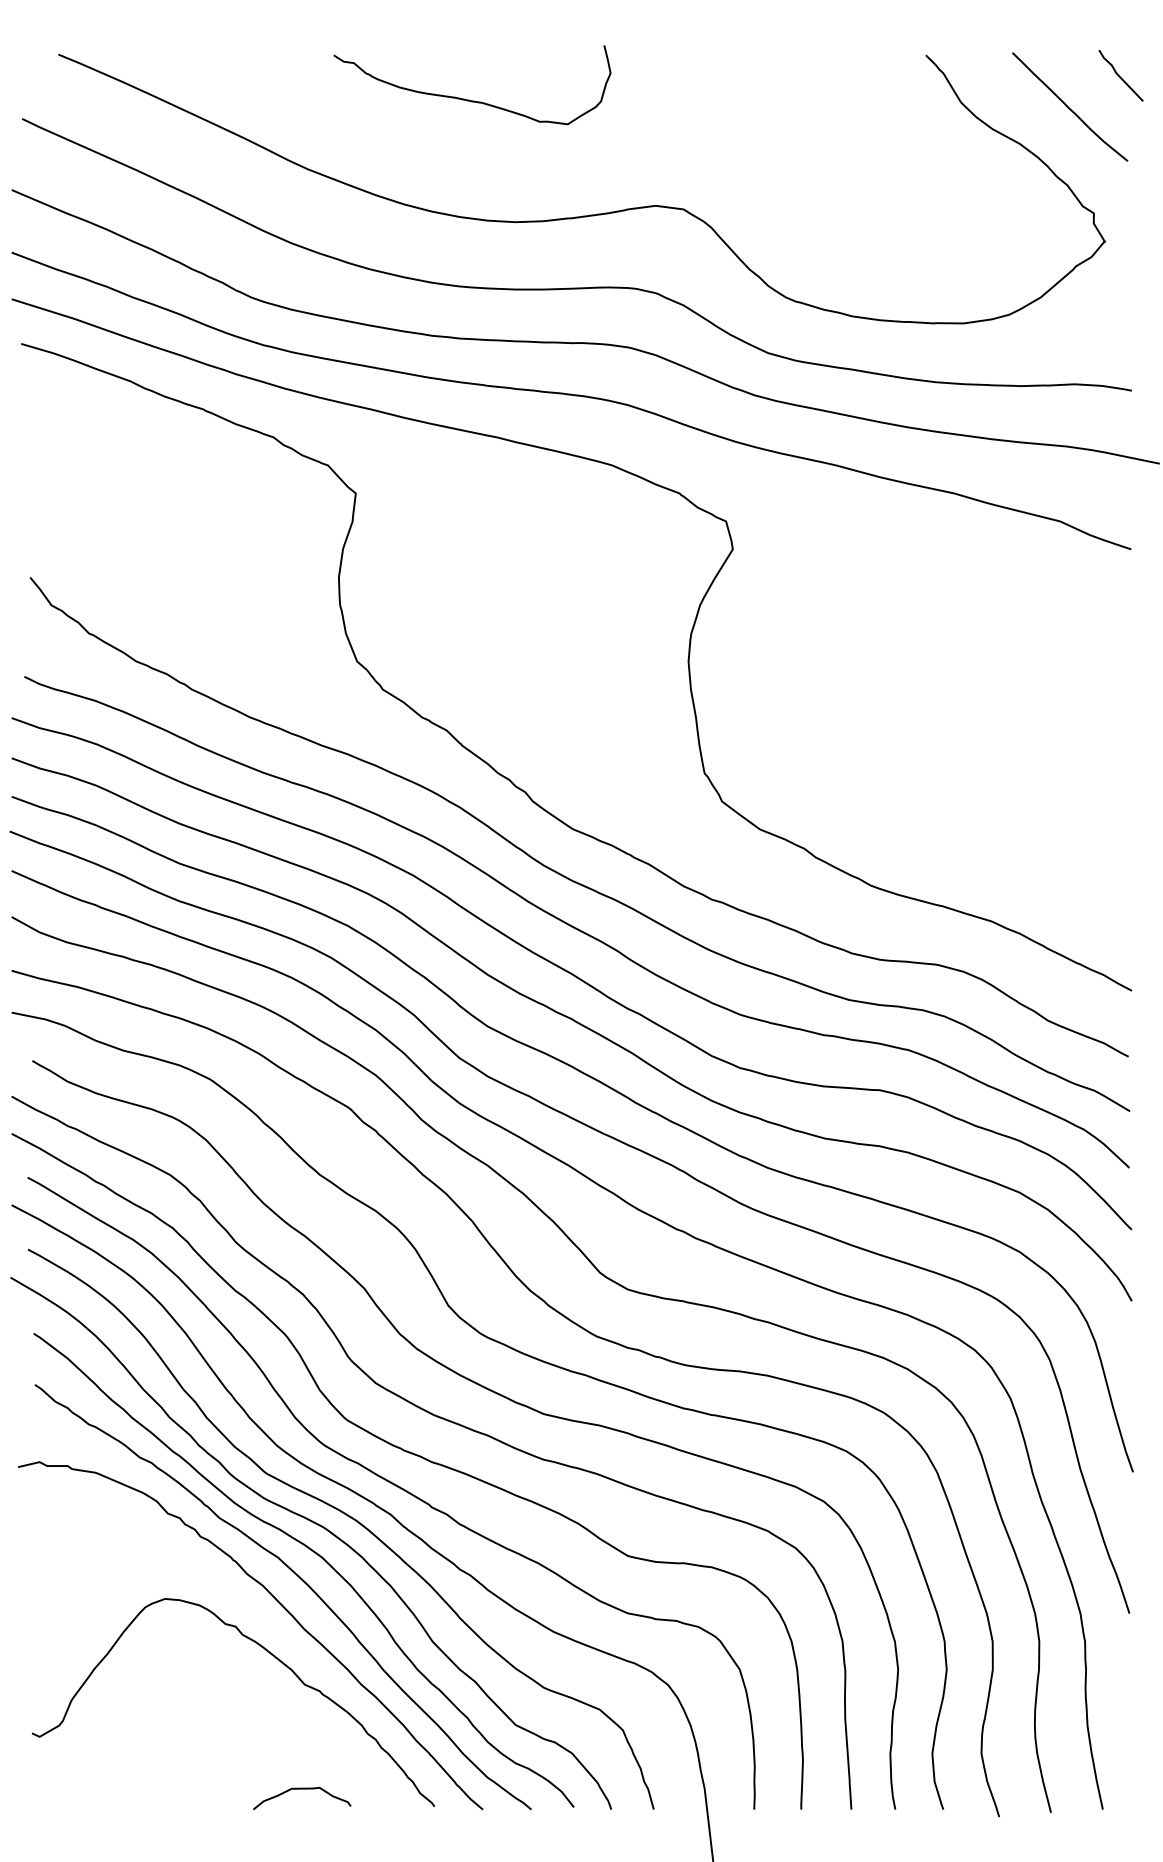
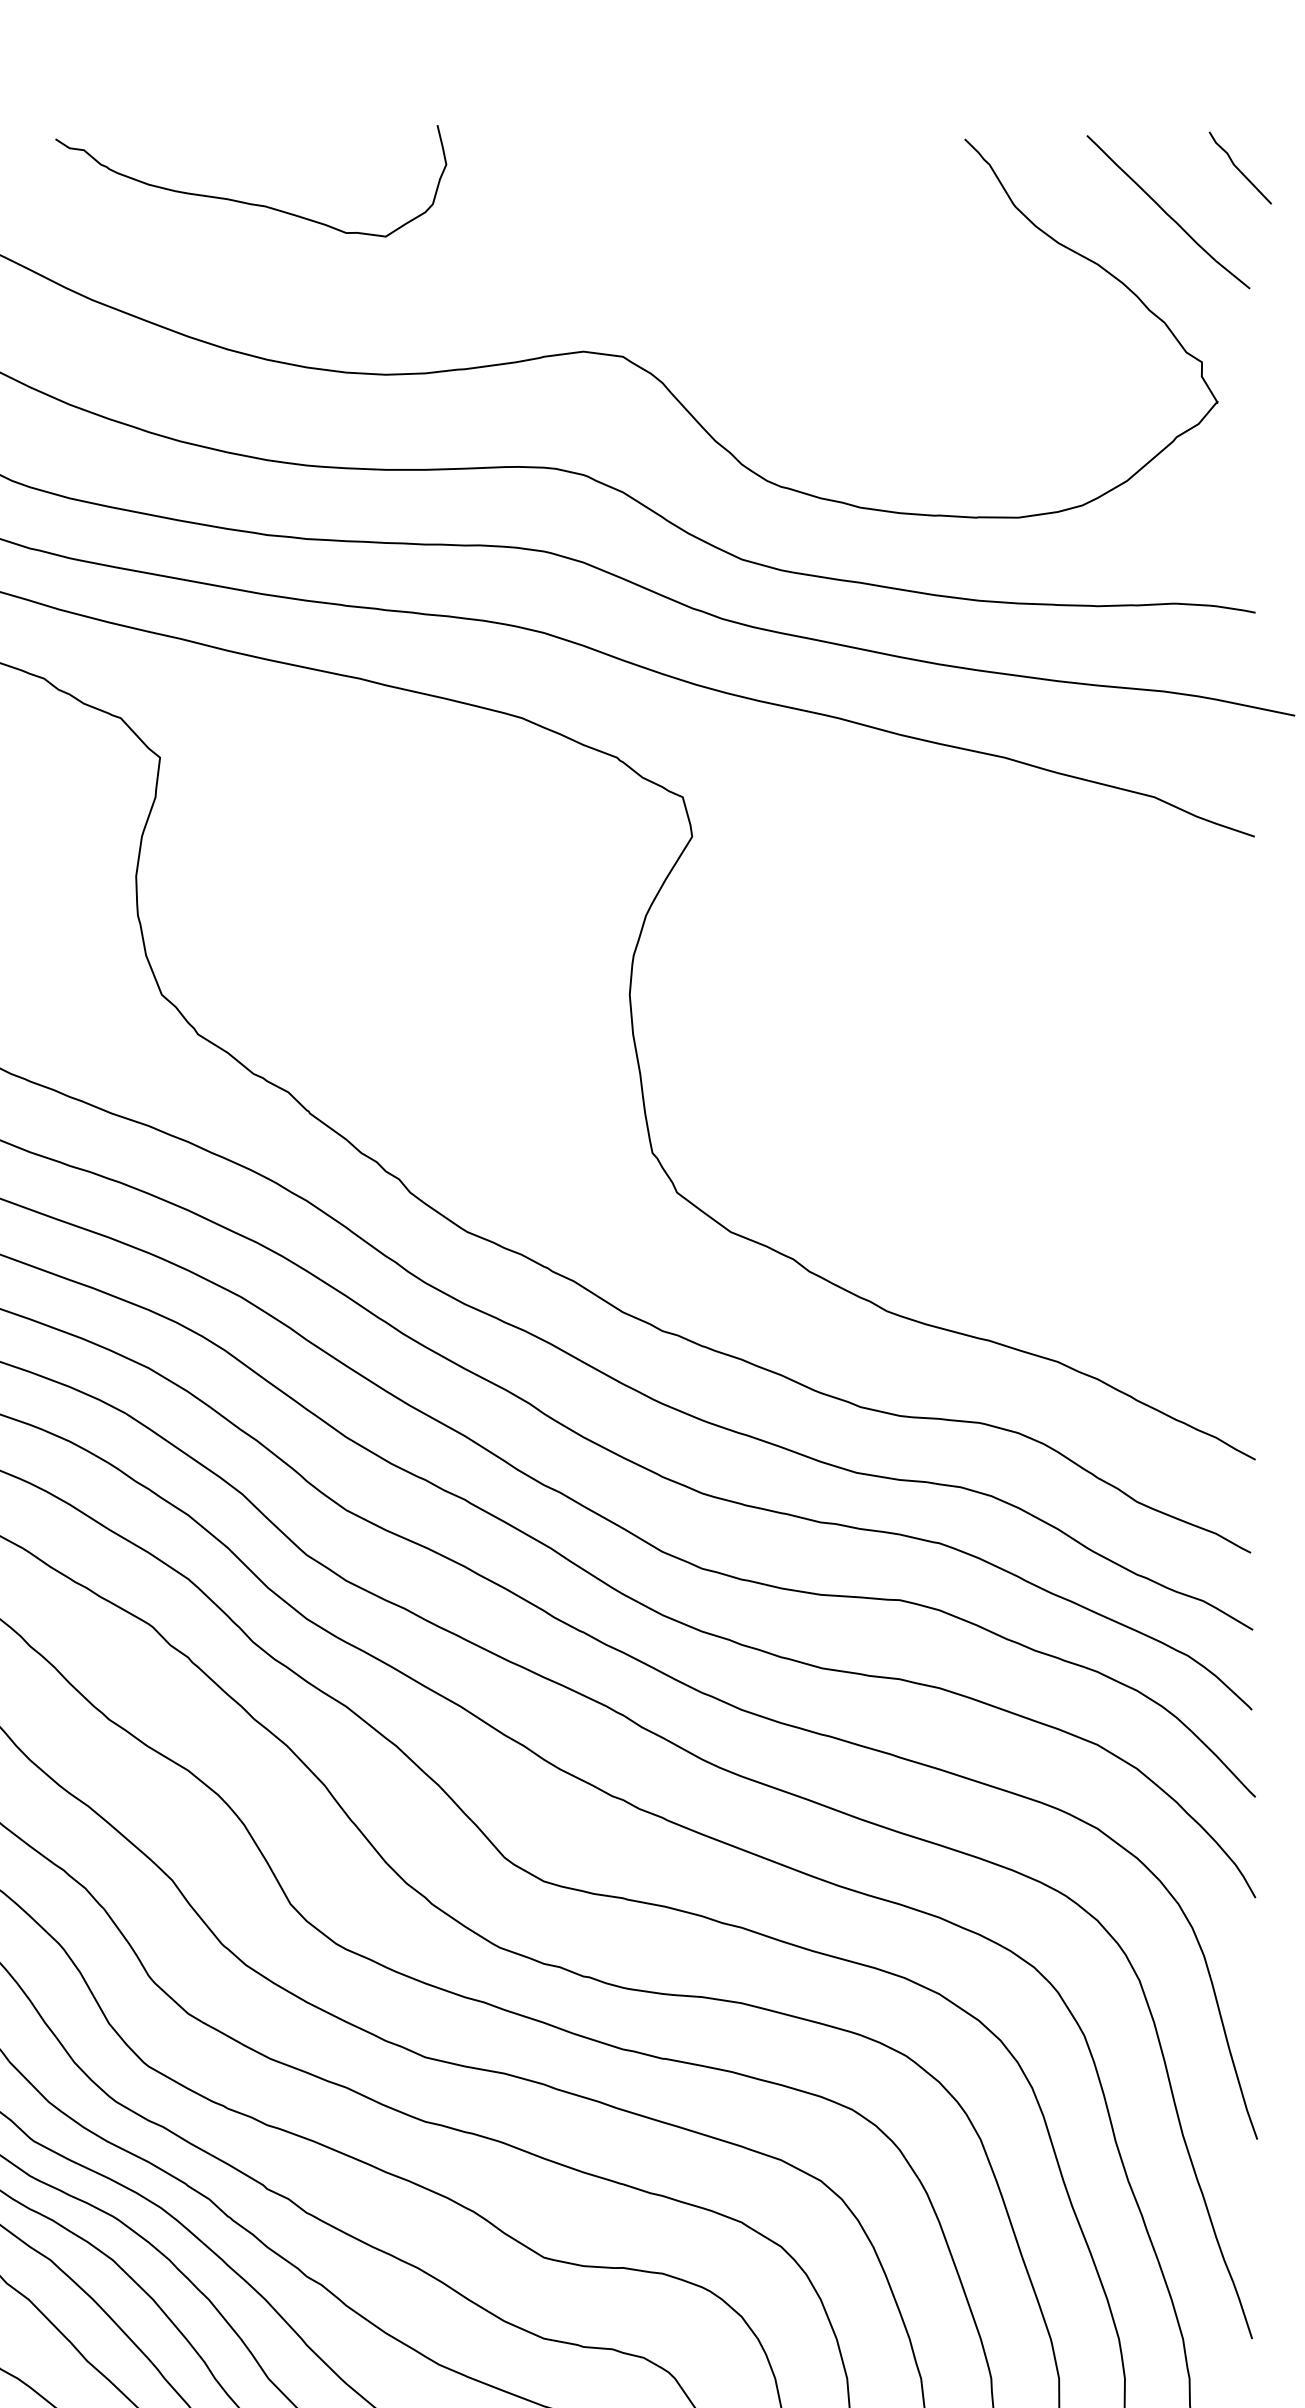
curve: (469, 99) -> (247, 201), moved

